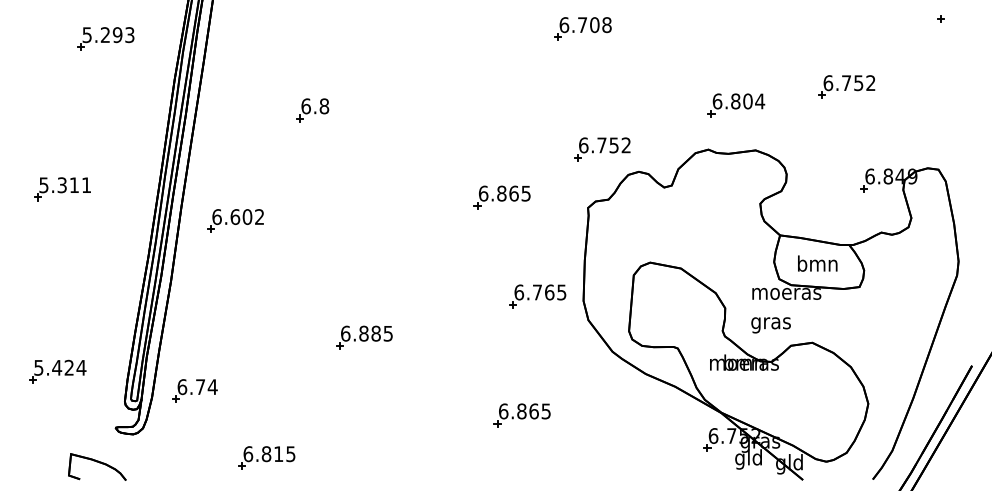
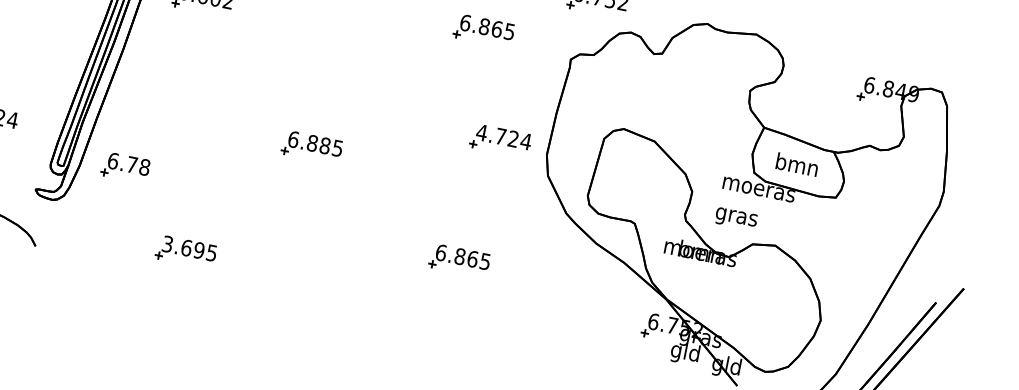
text: (540, 292) -> (504, 137), 6.765 -> 4.724
text: (212, 387) -> (144, 167), 6.74 -> 6.78
text: (263, 454) -> (183, 247), 6.815 -> 3.695

